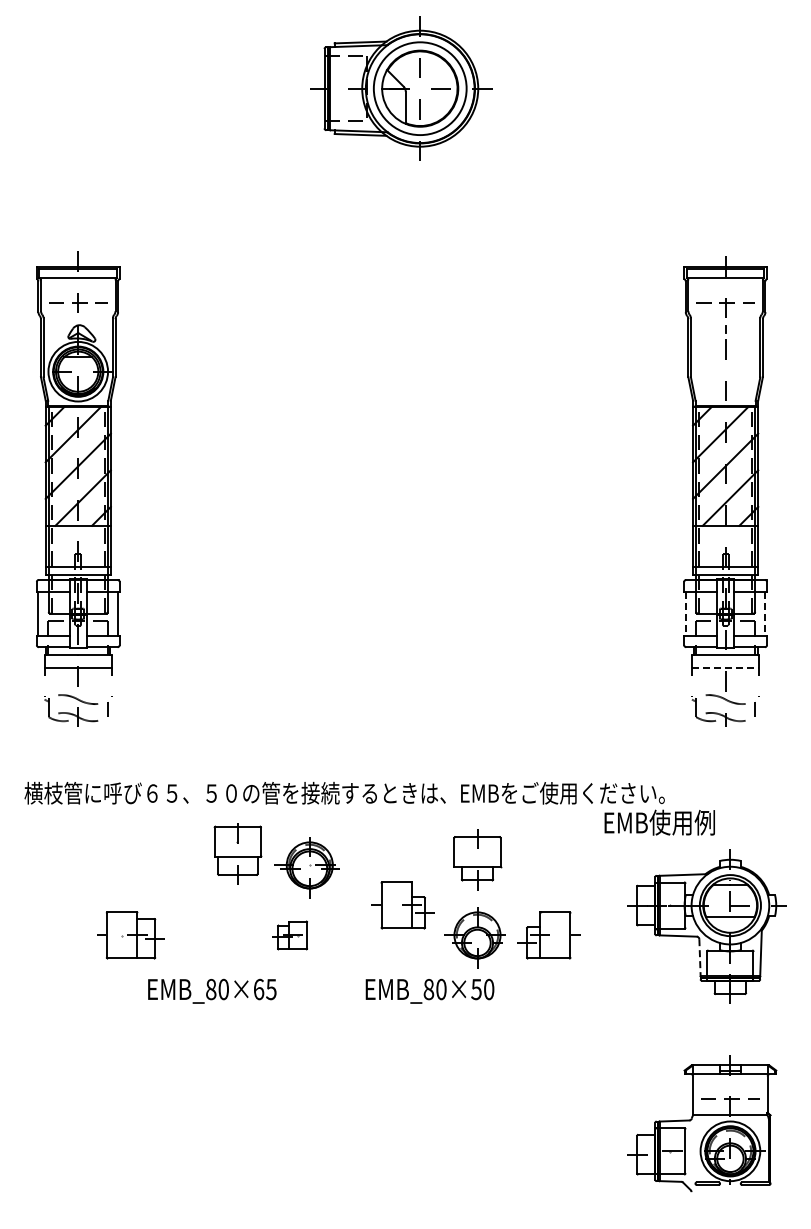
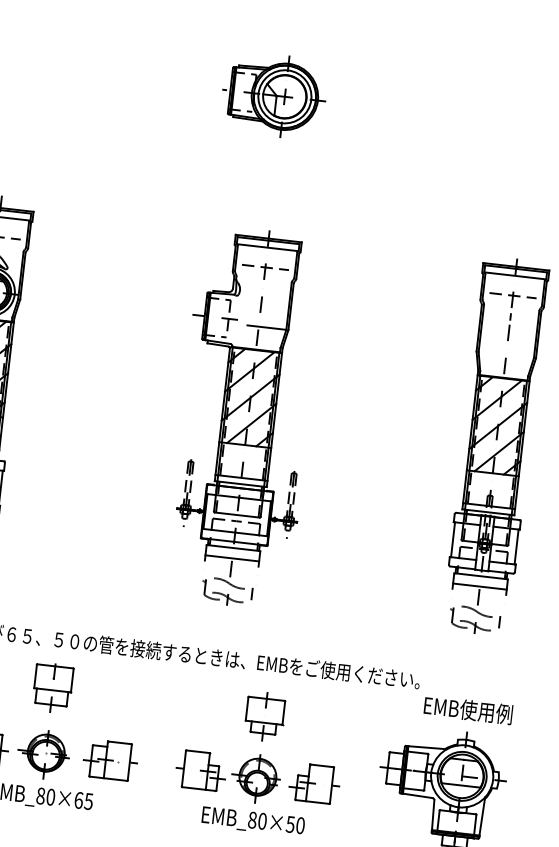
part: (401, 88) -> (274, 95), size x0.71
part: (410, 491) -> (244, 417), added
line: (685, 613) -> (452, 539), dashed -> solid
line: (765, 613) -> (516, 546), dashed -> solid
line: (725, 667) -> (479, 586), dashed -> solid
text: (659, 822) -> (468, 709), moved
part: (237, 853) -> (52, 687), moved
part: (306, 867) -> (43, 754), moved
part: (402, 905) -> (200, 770), moved
part: (292, 935) -> (110, 760), size x1.67
line: (700, 957) -> (433, 815), dashed -> solid
text: (429, 990) -> (252, 821), moved

